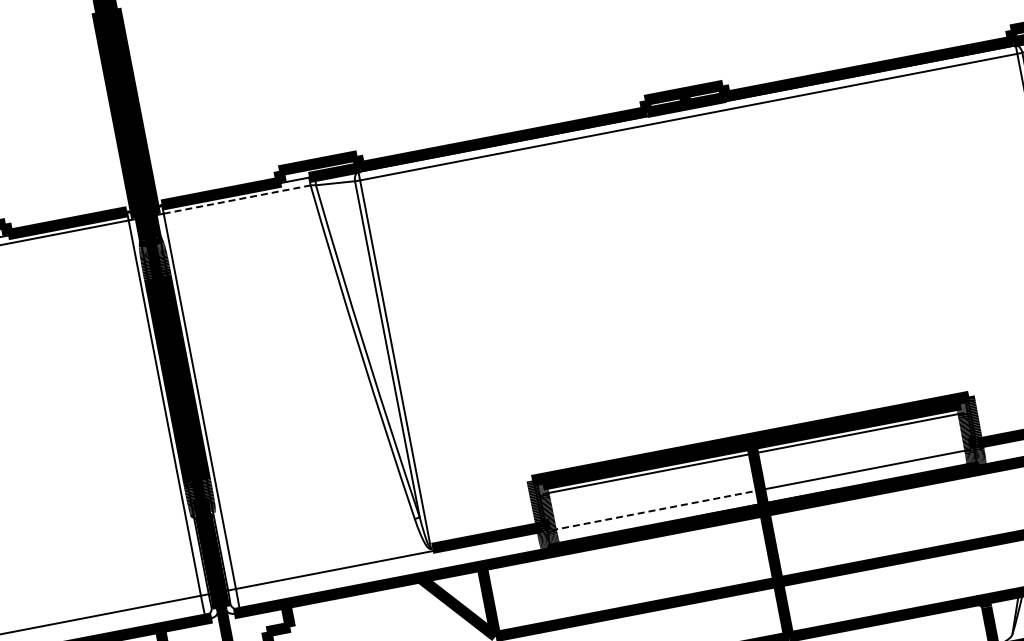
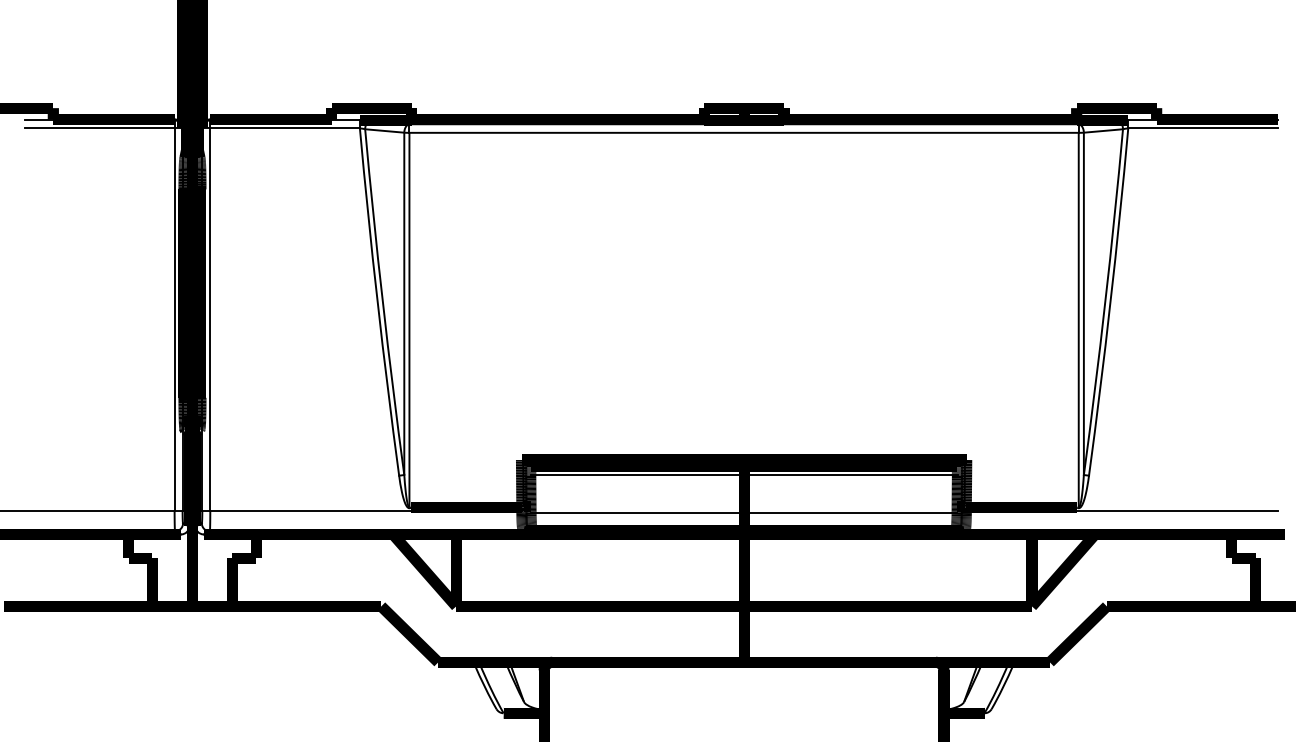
line: (237, 199) -> (285, 128), dashed -> solid
line: (655, 510) -> (637, 512), dashed -> solid

